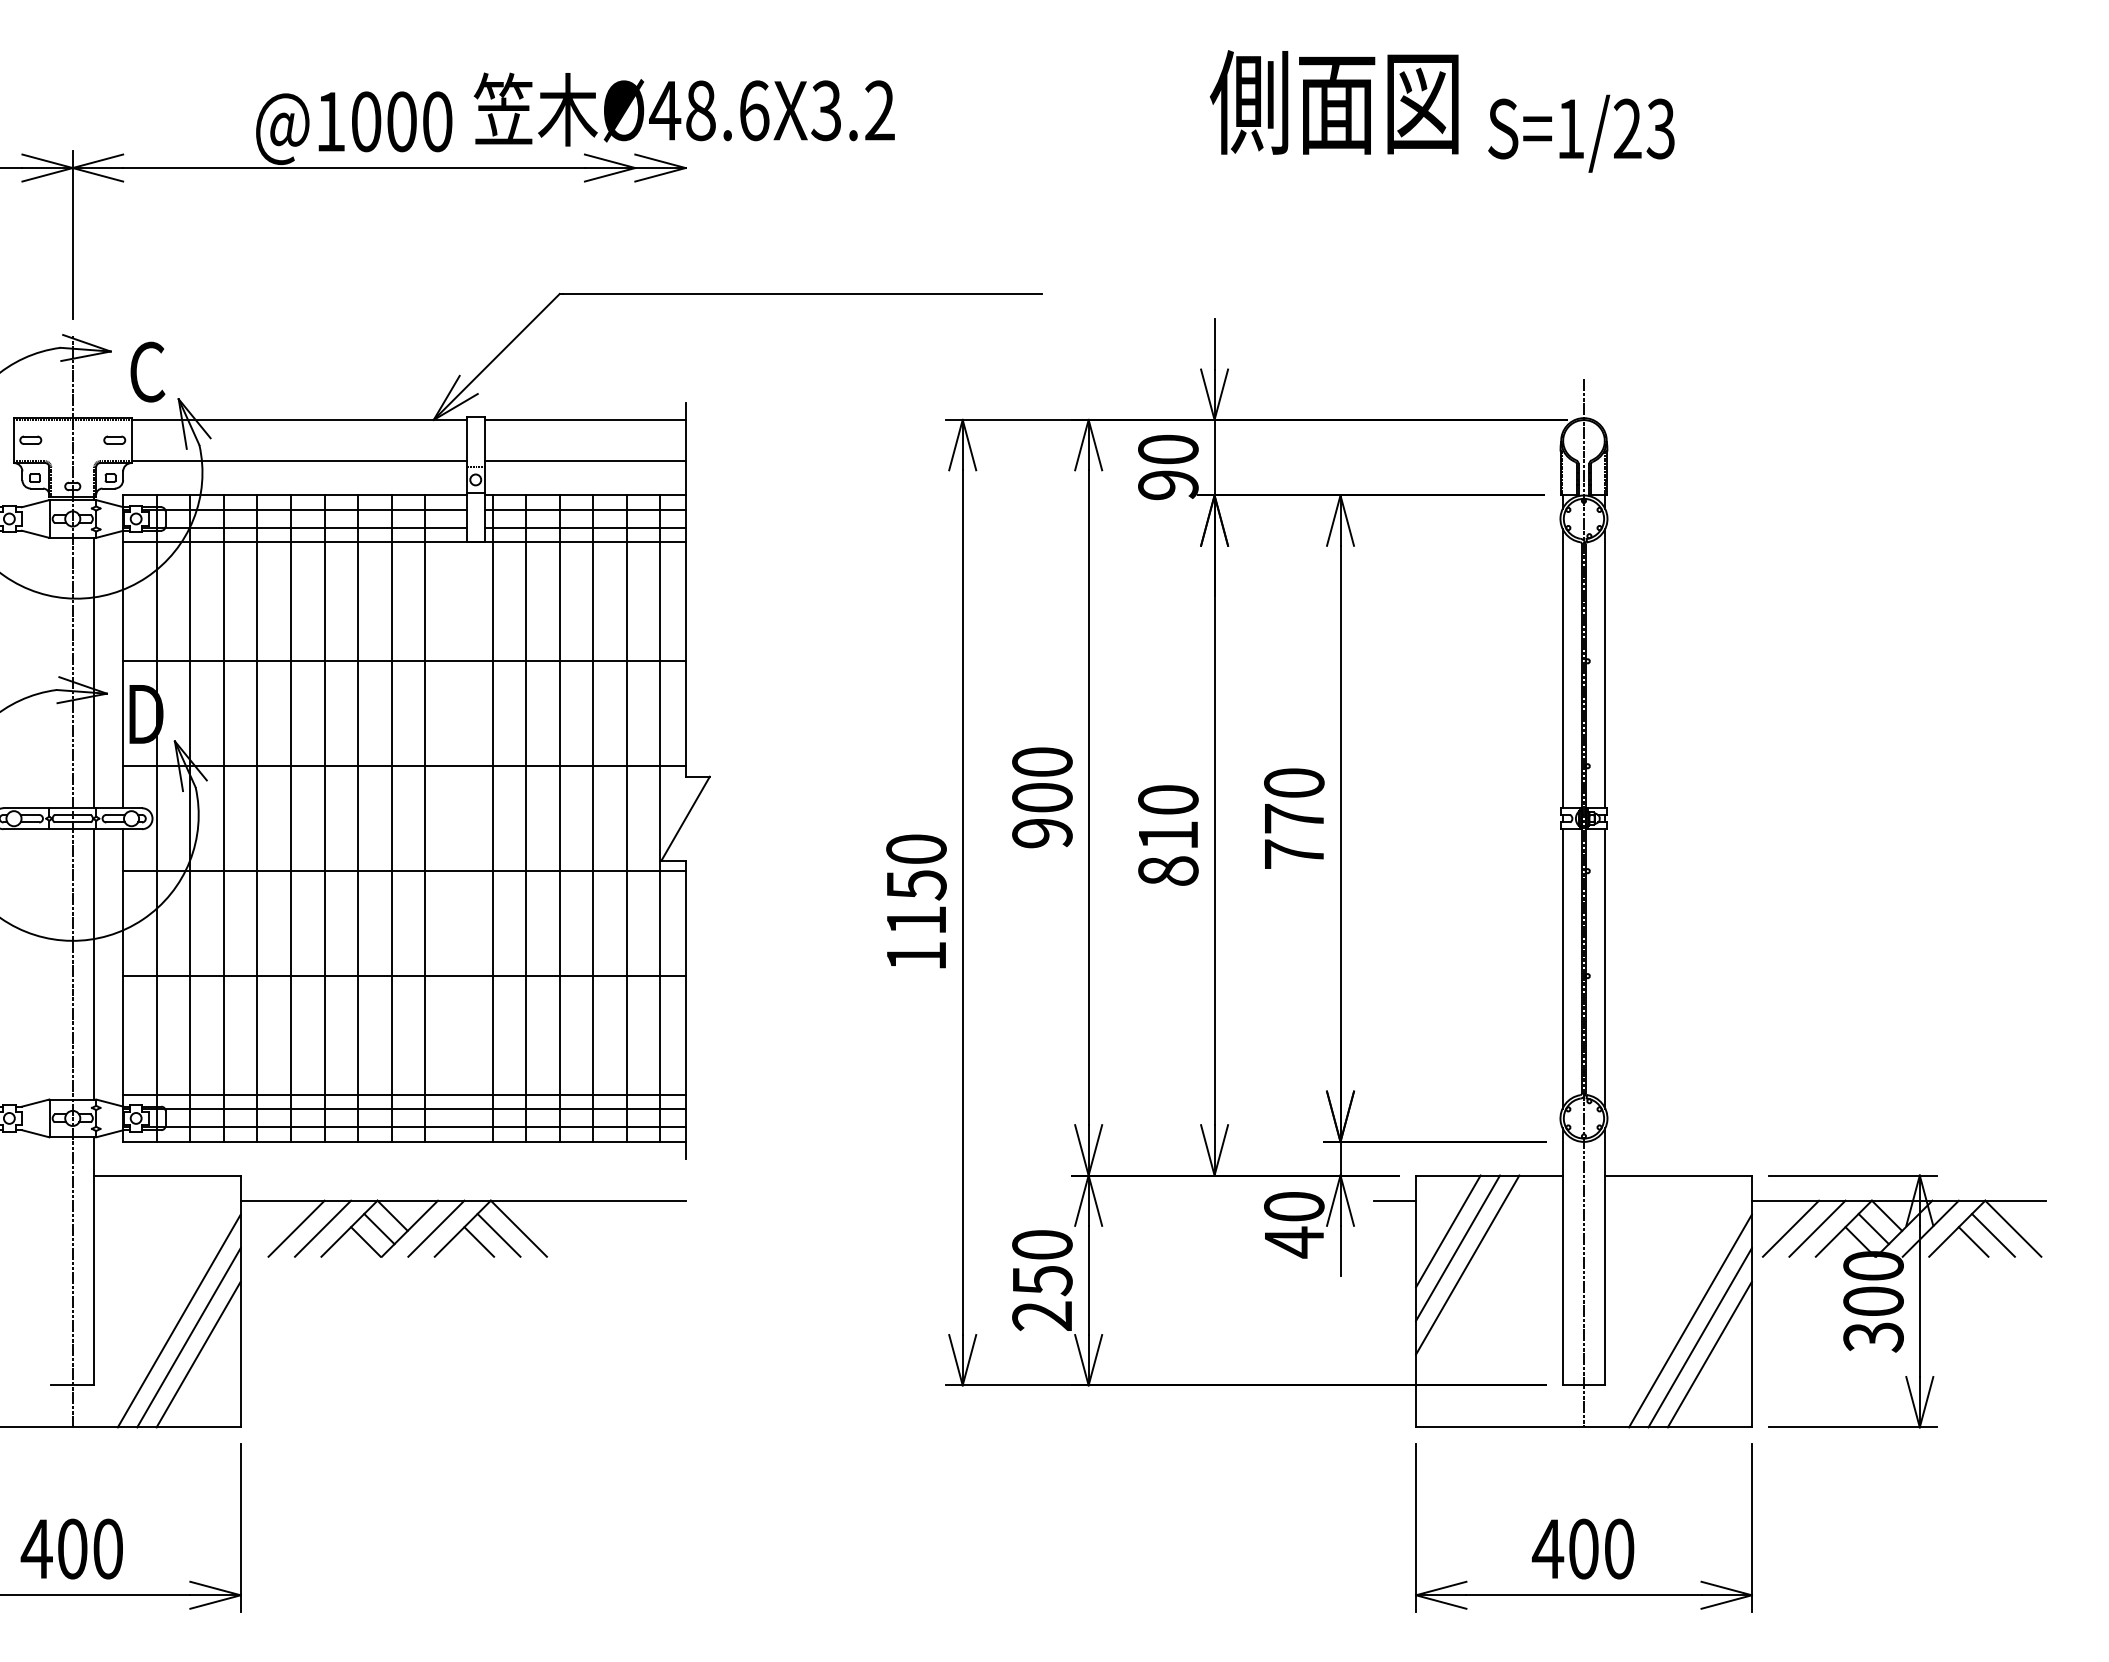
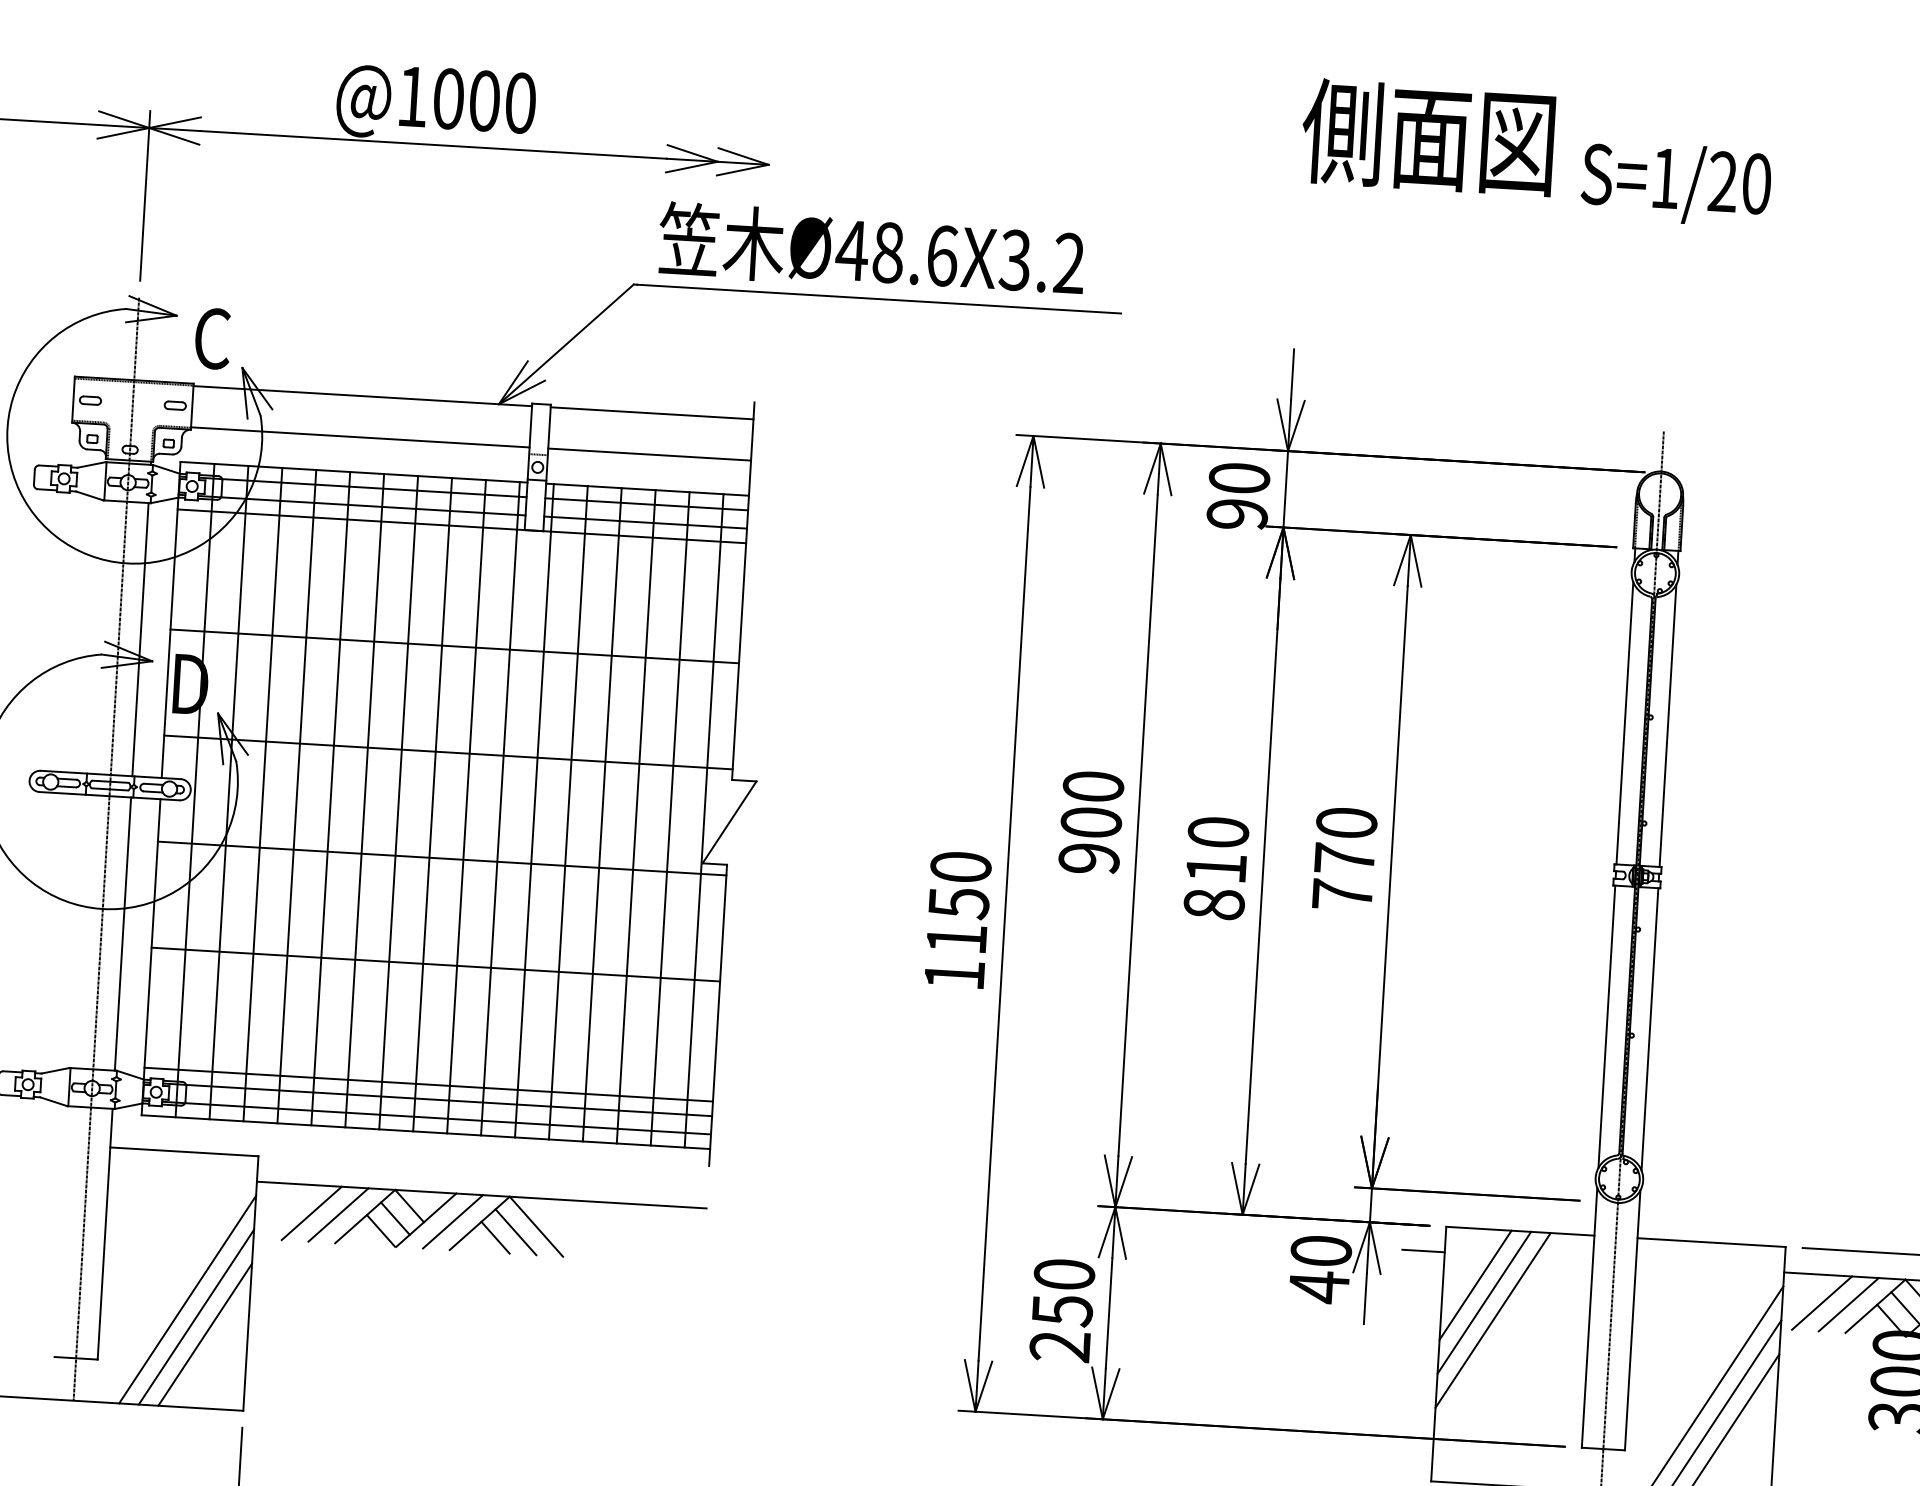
text: (683, 109) -> (870, 250), moved
text: (1660, 128) -> (1756, 183), S=1/23 -> S=1/20
line: (458, 818) -> (500, 808), added

